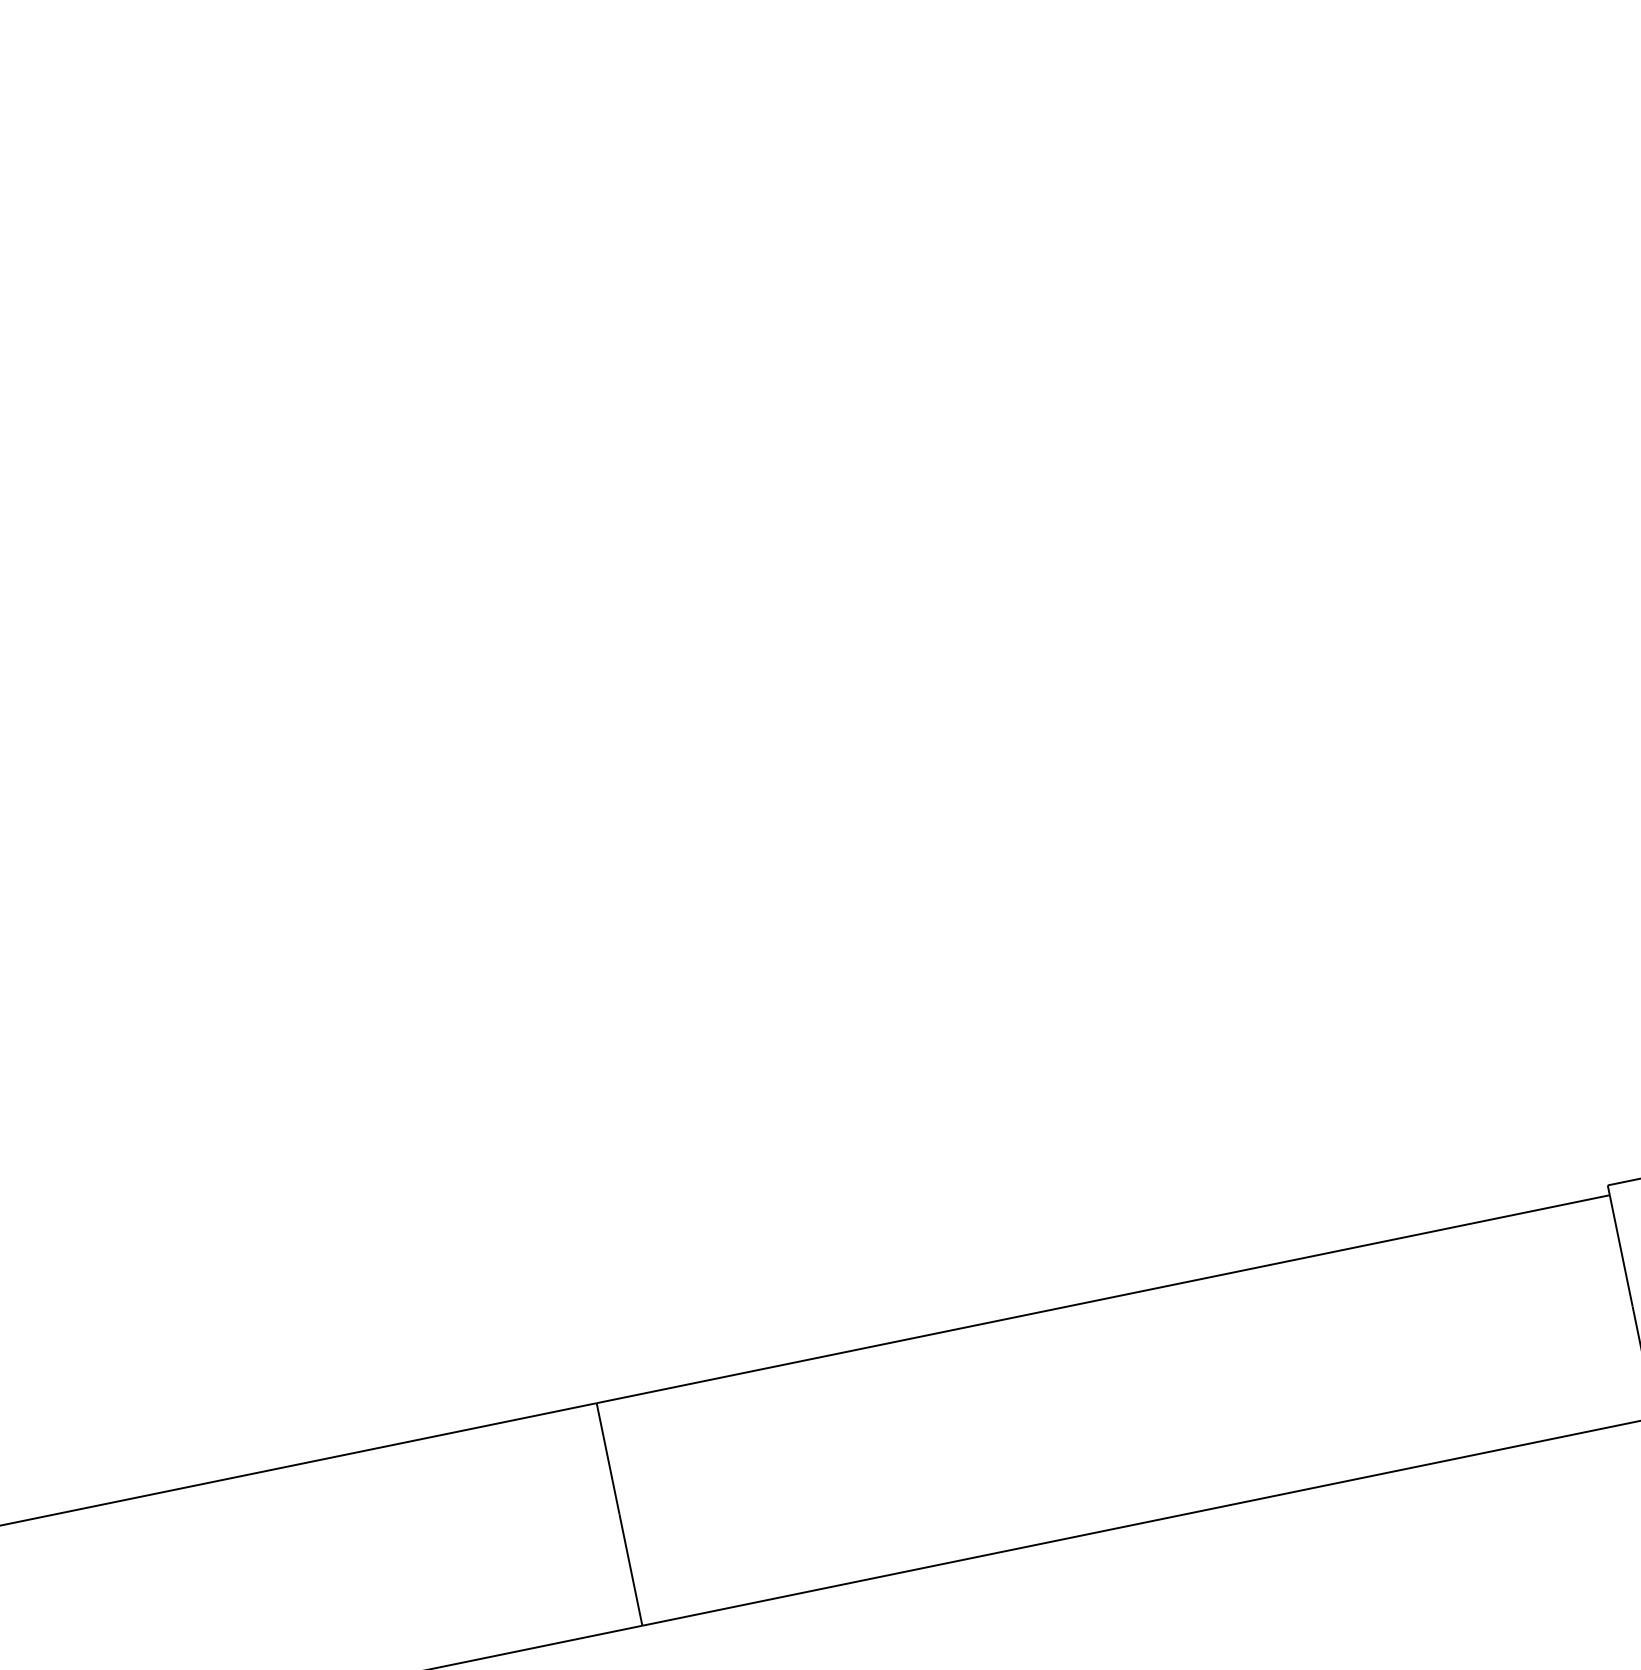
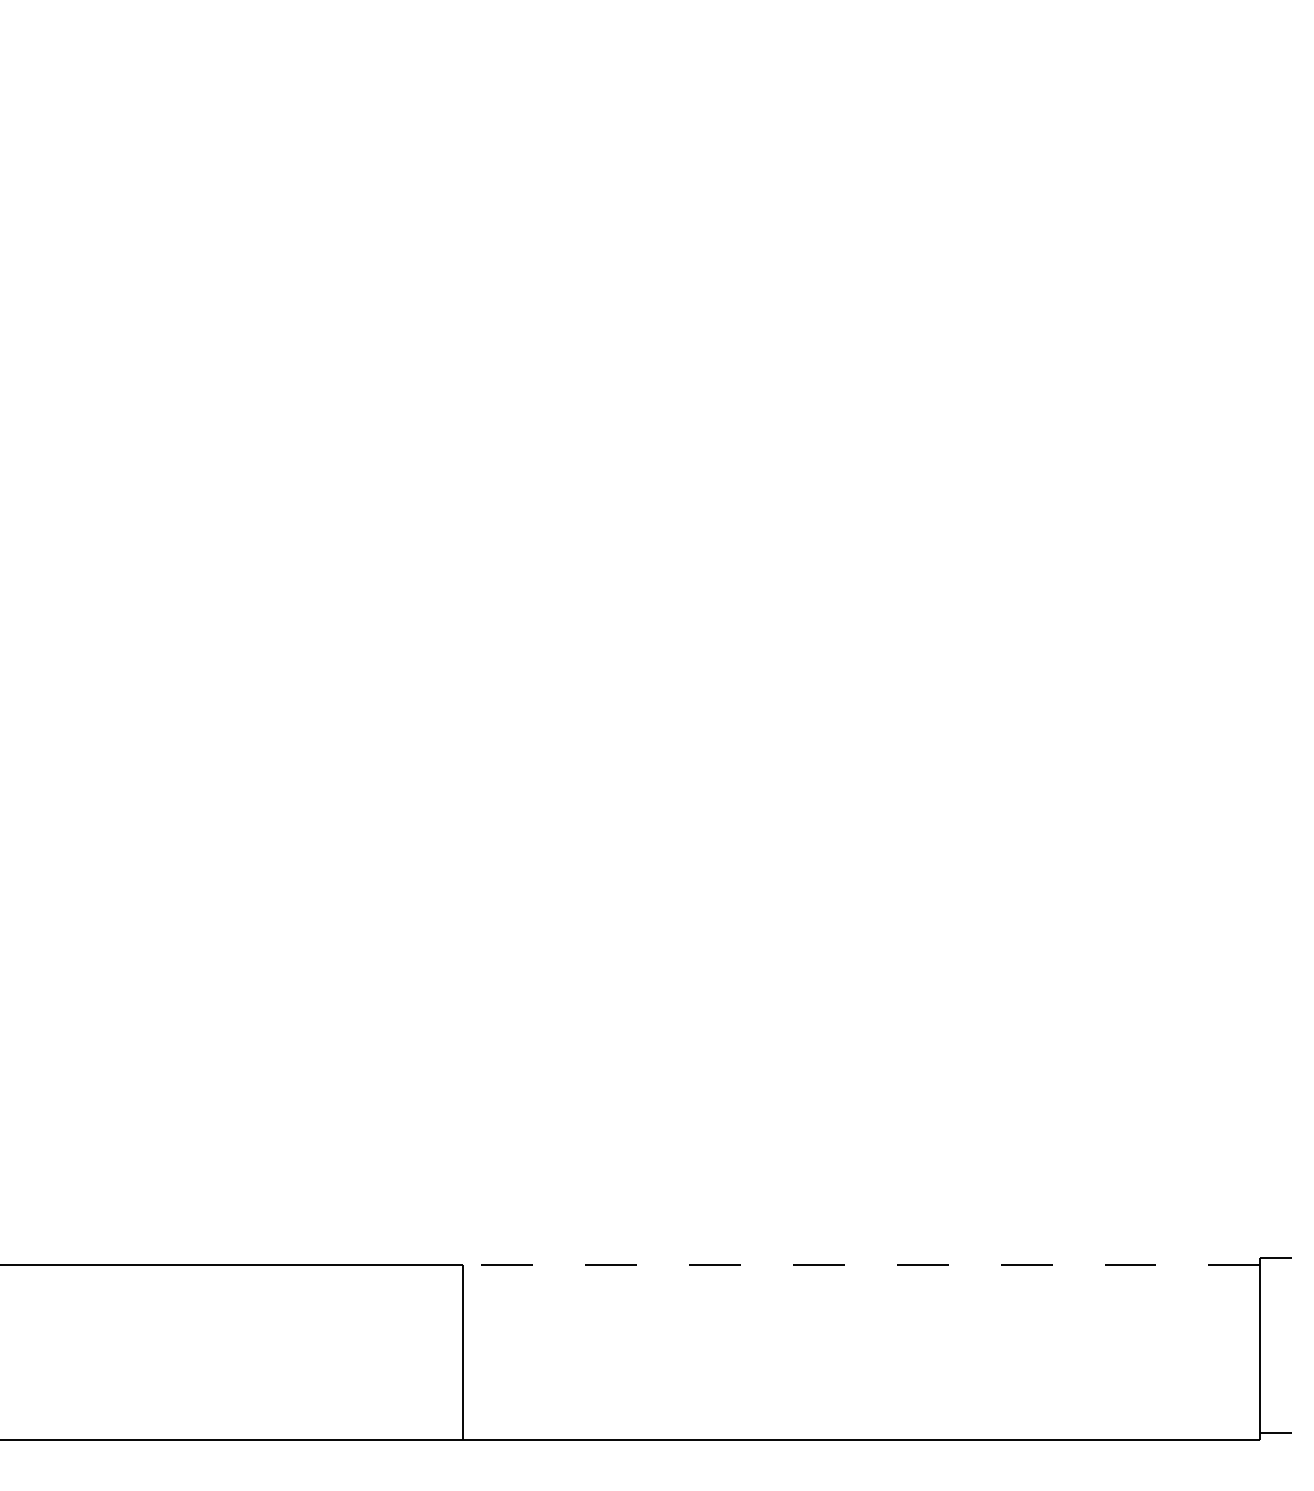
line: (1102, 1299) -> (861, 1265), solid -> dashed

